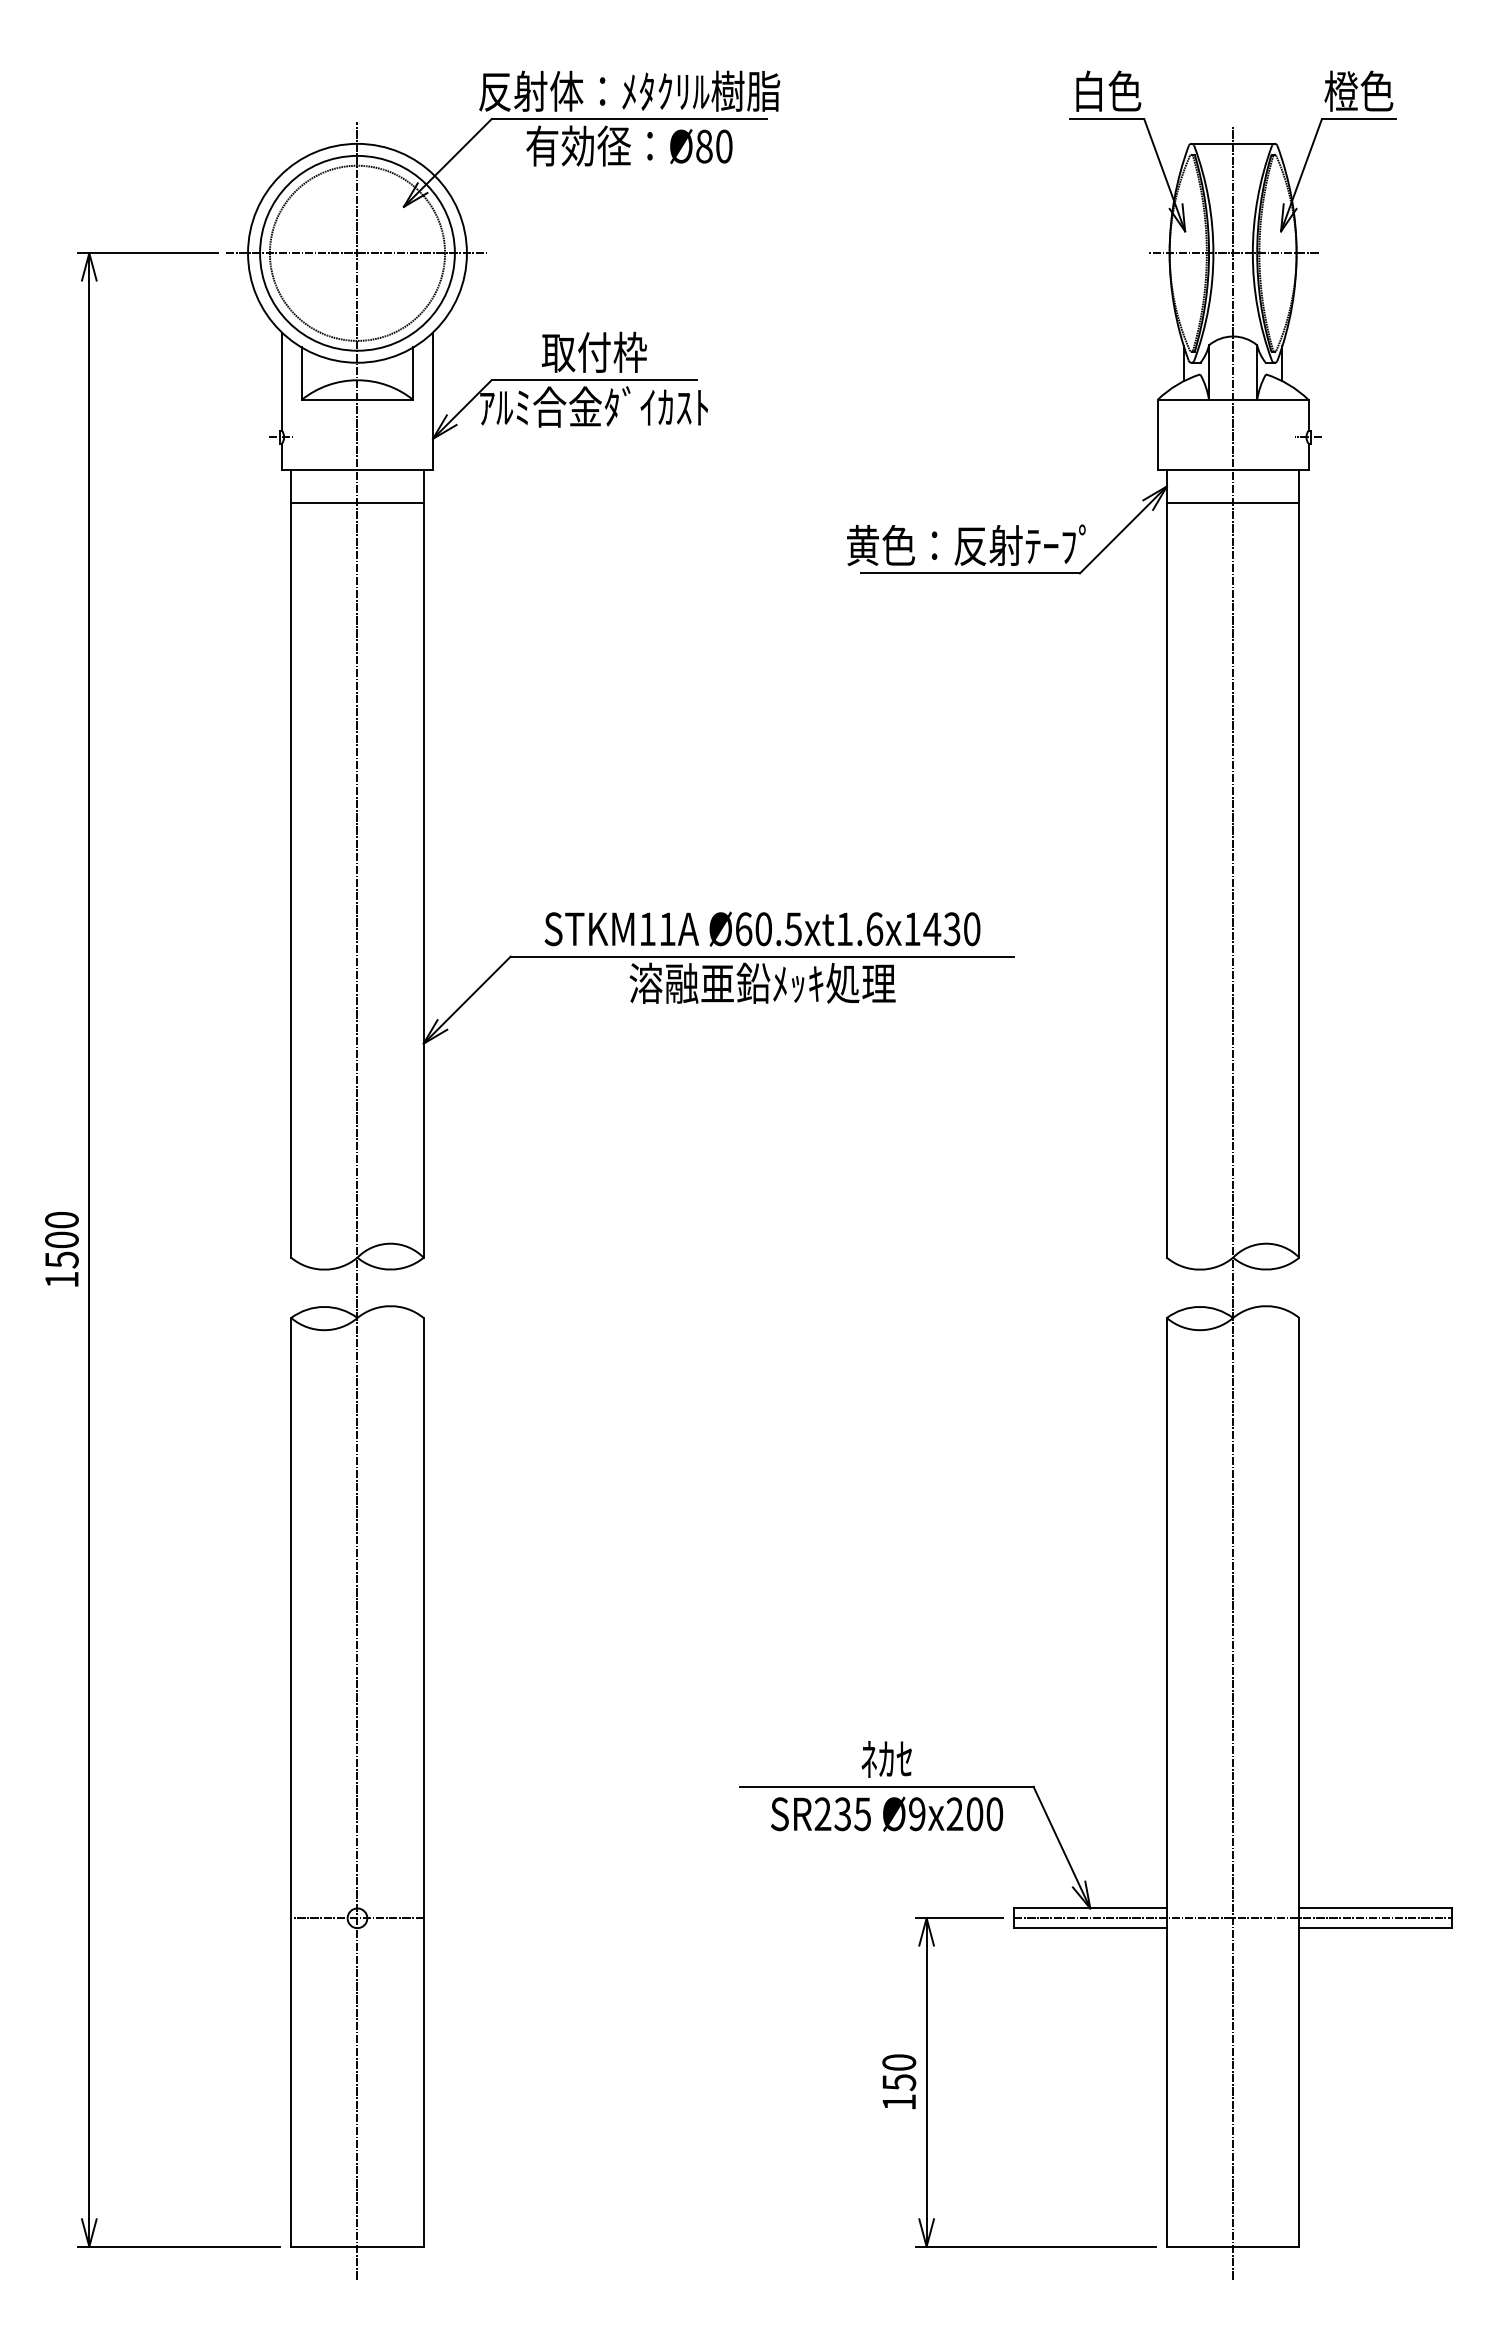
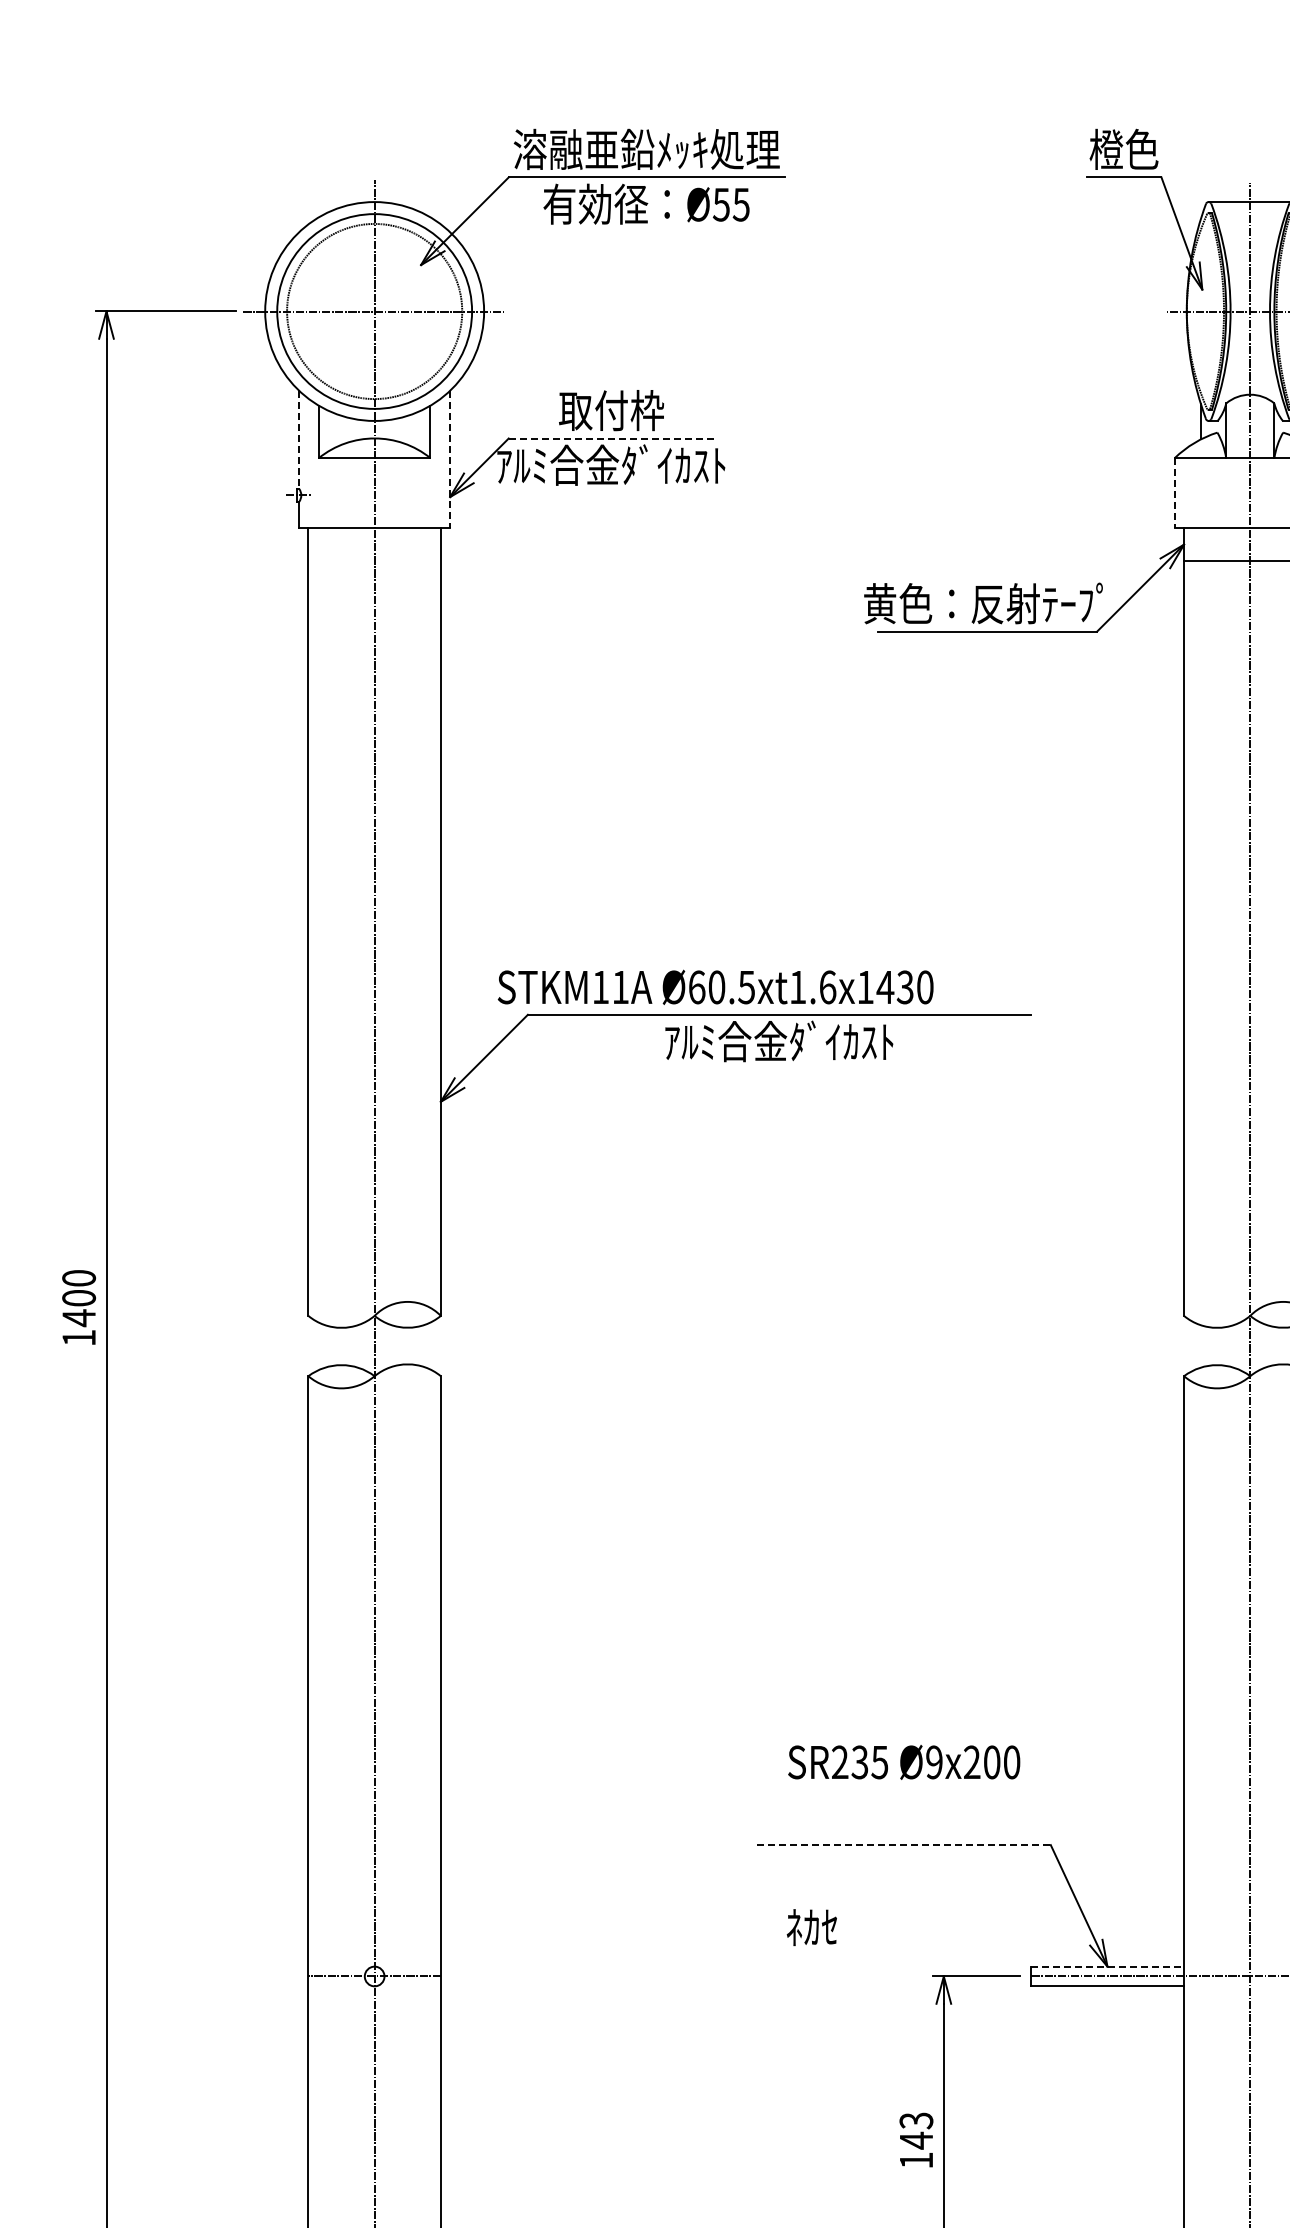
text: (629, 90) -> (646, 148), 反射体：ﾒﾀｸﾘﾙ樹脂 -> 溶融亜鉛ﾒｯｷ処理
text: (1088, 90) -> (1105, 148), 白色 -> 橙色
text: (713, 146) -> (730, 204), Ø80 -> Ø55
line: (594, 380) -> (611, 438), solid -> dashed
line: (281, 382) -> (298, 440), solid -> dashed
line: (433, 401) -> (450, 459), solid -> dashed
line: (1157, 435) -> (1174, 493), solid -> dashed
line: (357, 502) -> (374, 560), removed
text: (762, 928) -> (715, 986), moved
text: (762, 982) -> (779, 1040), 溶融亜鉛ﾒｯｷ処理 -> ｱﾙﾐ合金ﾀﾞｲｶｽﾄ
text: (61, 1260) -> (78, 1318), 1500 -> 1400
text: (886, 1759) -> (811, 1927), moved
line: (886, 1786) -> (903, 1844), solid -> dashed
text: (886, 1813) -> (903, 1761), moved
line: (1091, 1908) -> (1108, 1966), solid -> dashed
text: (899, 2072) -> (916, 2130), 150 -> 143

